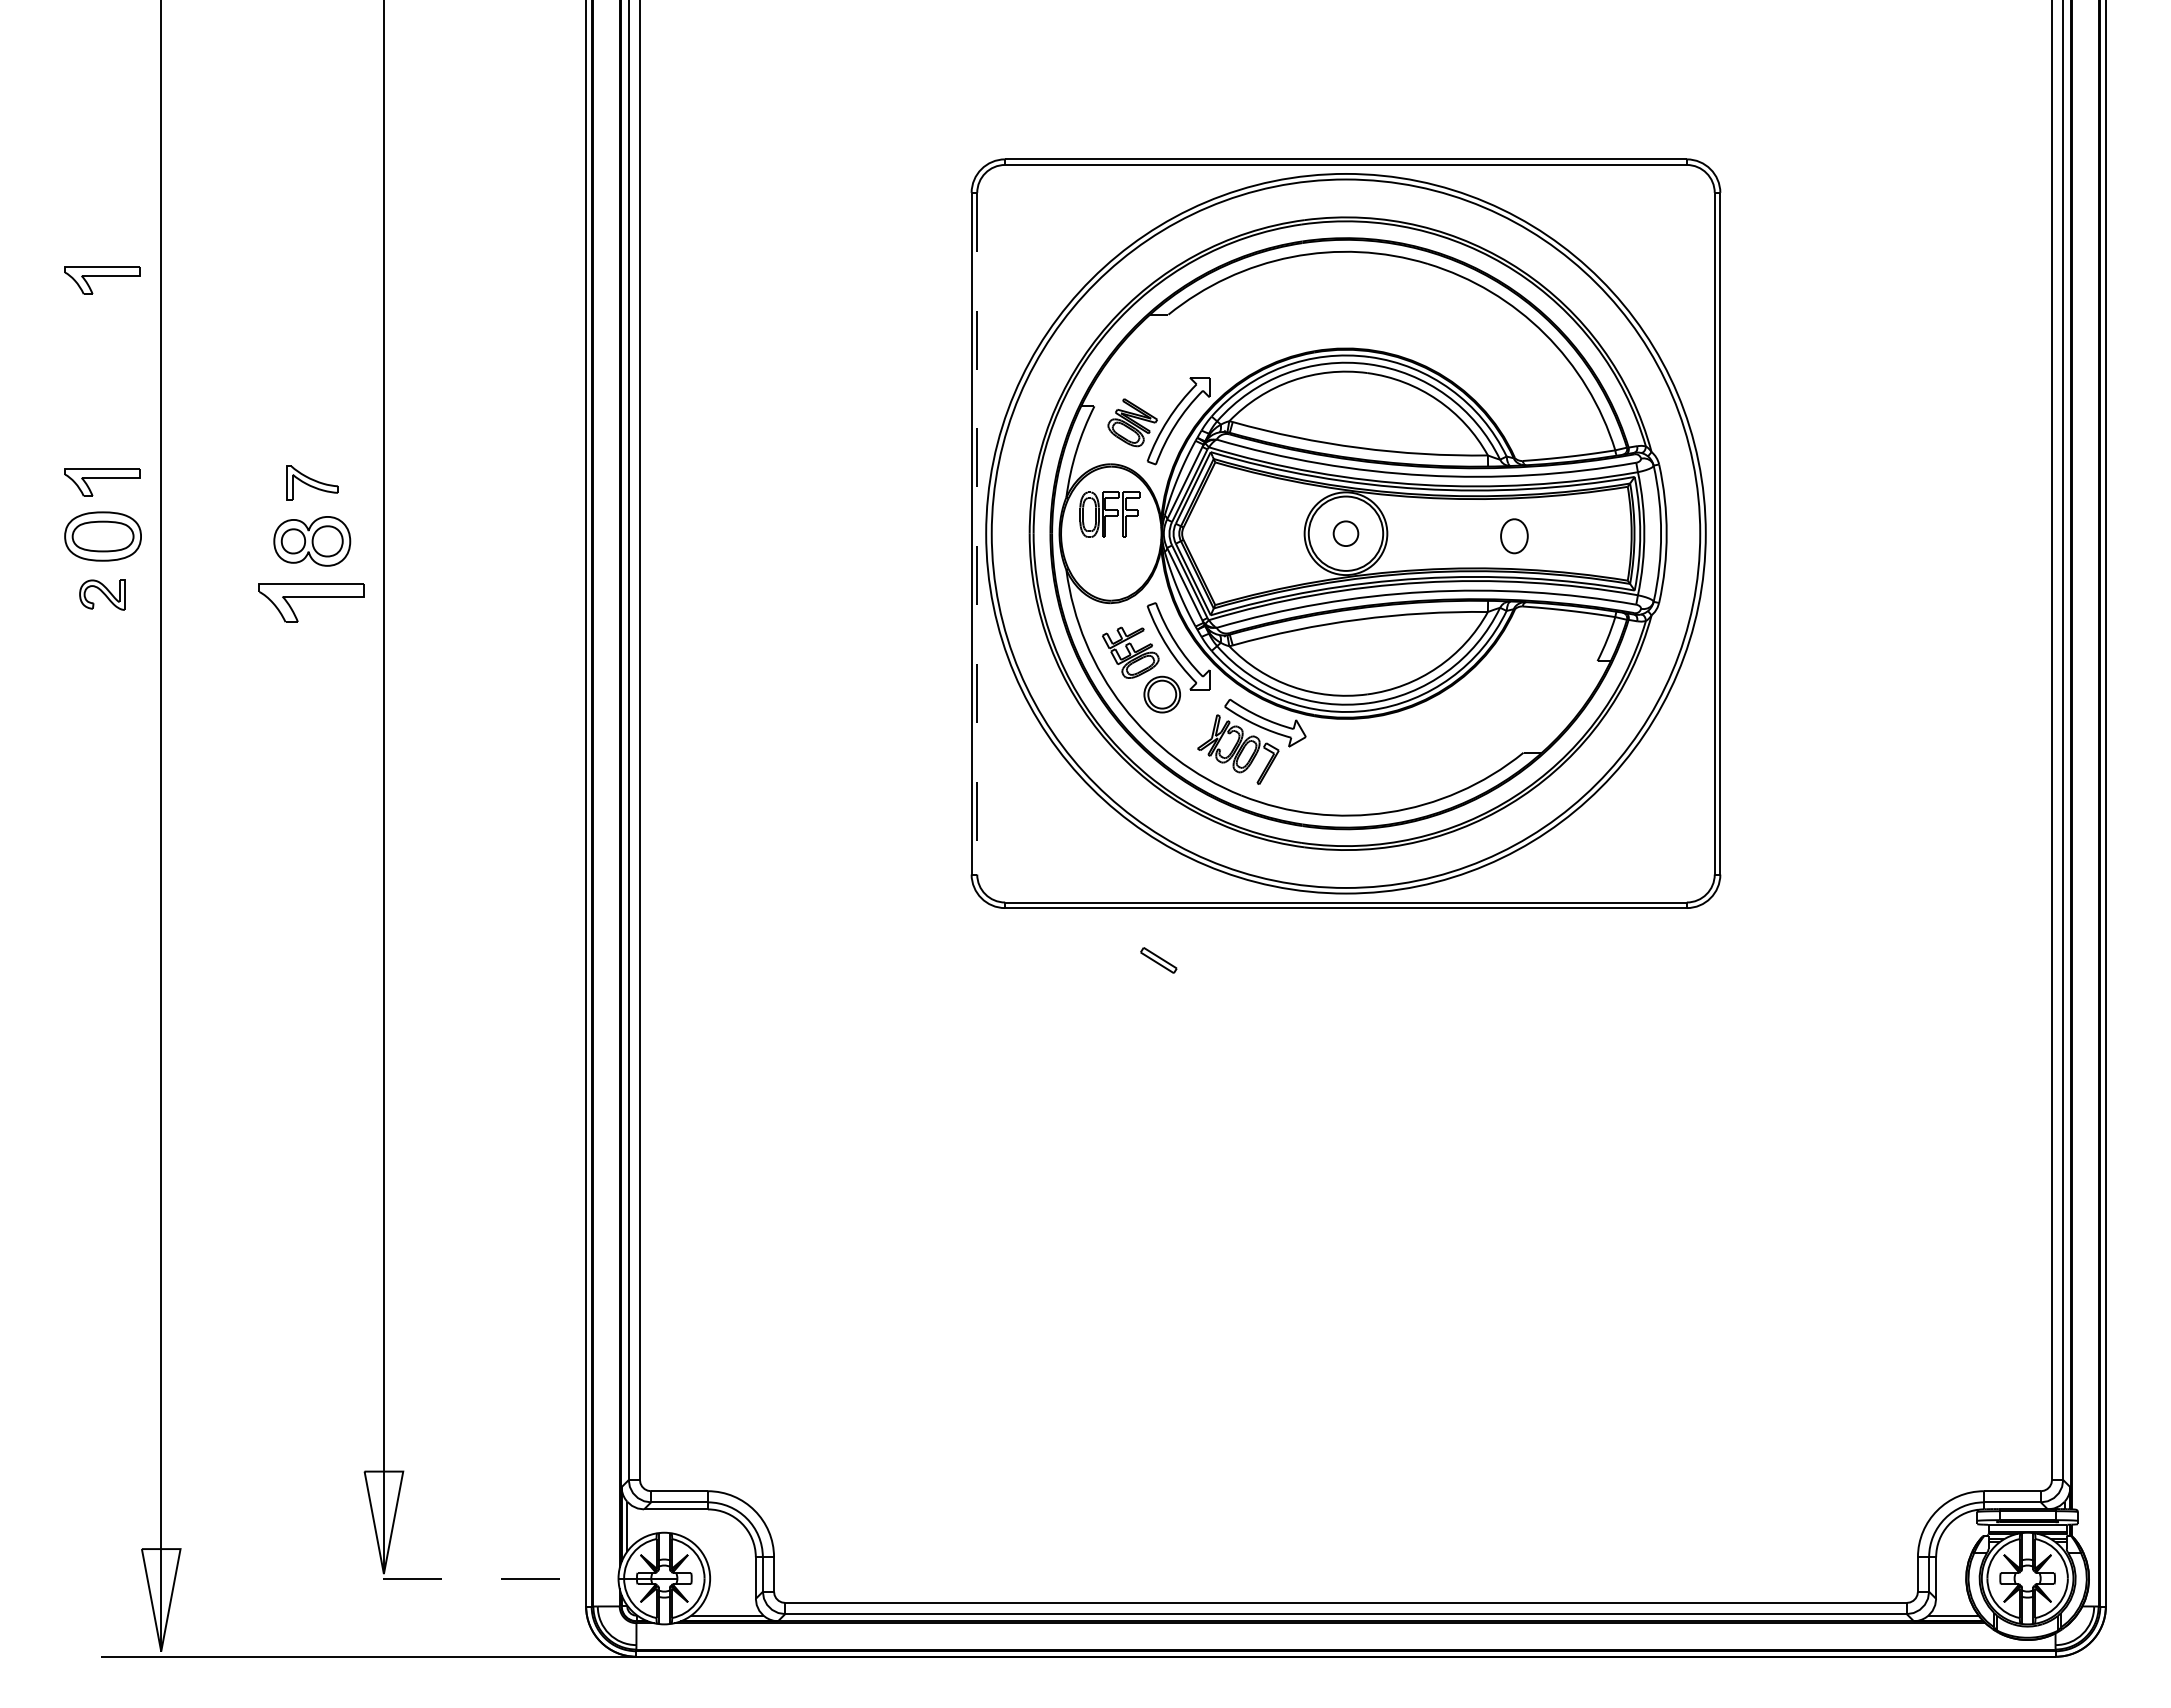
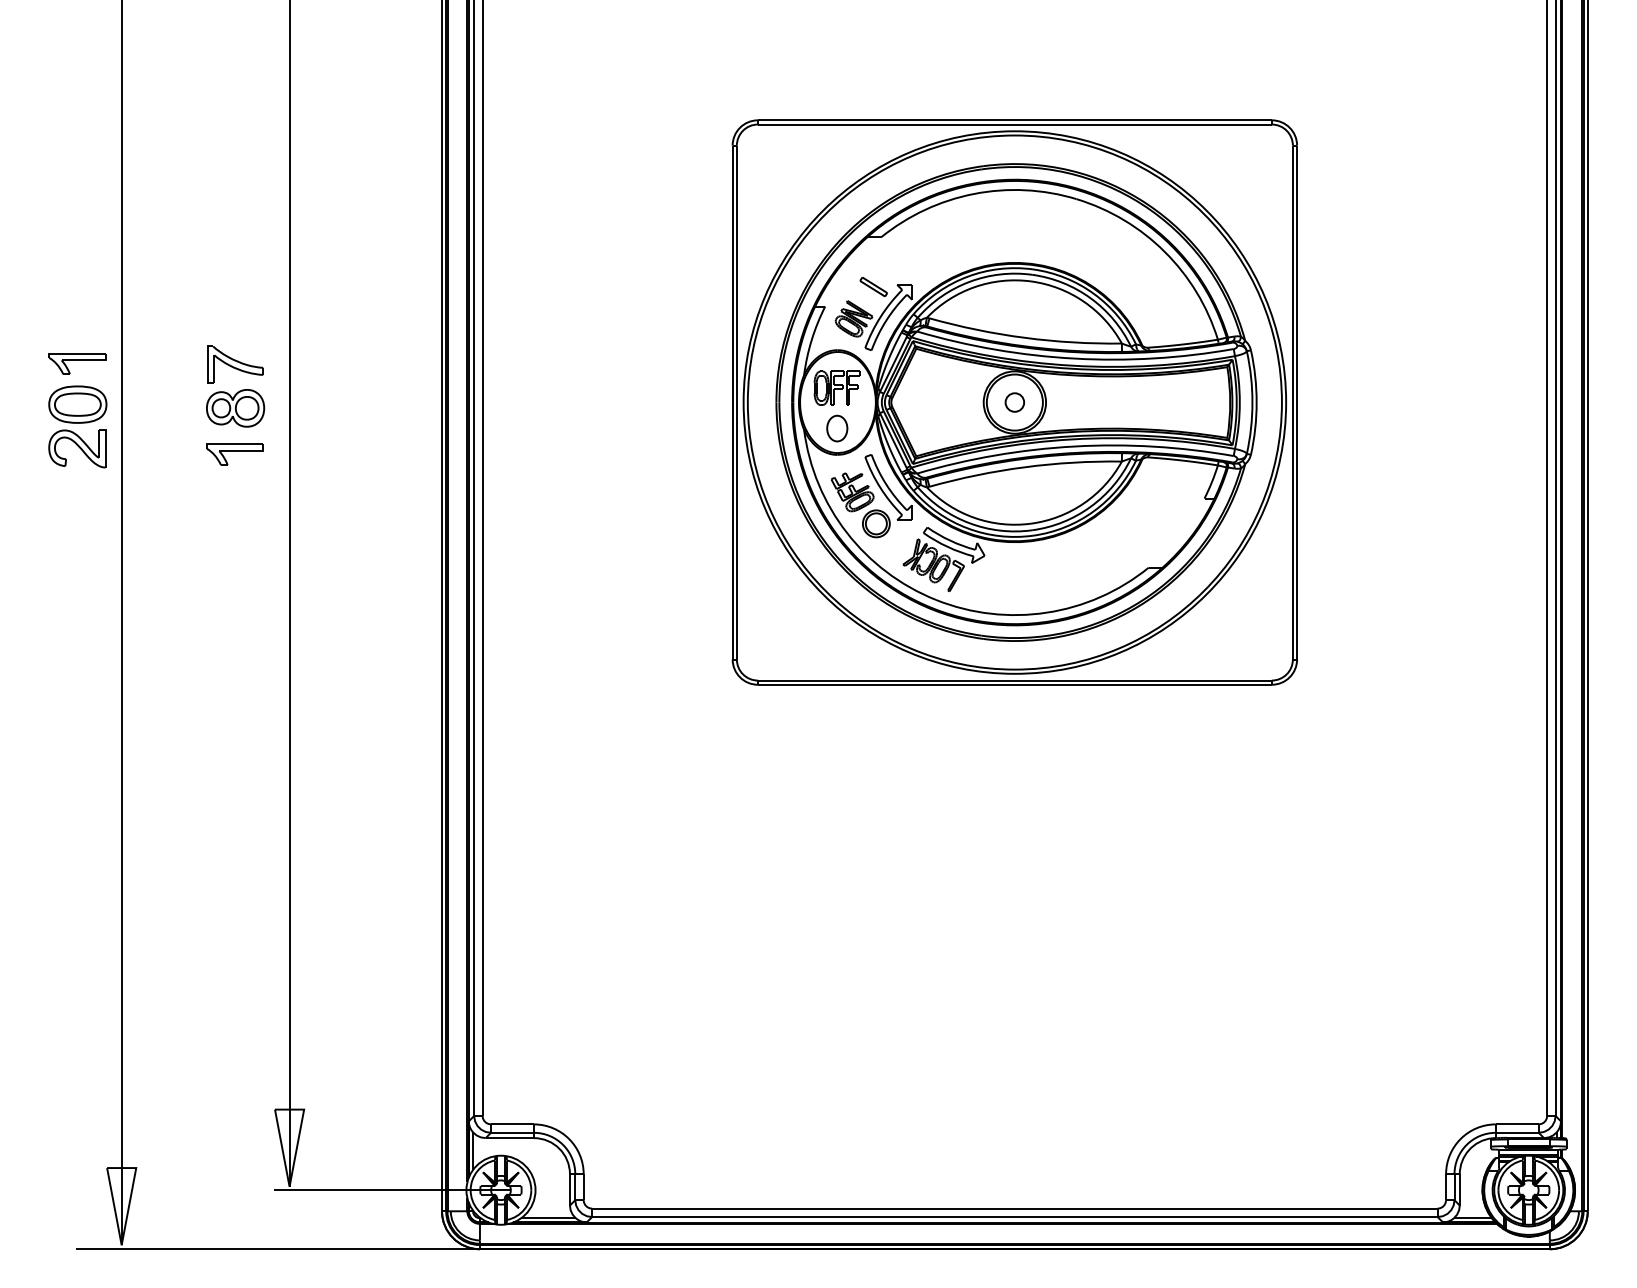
part: (102, 280) -> (77, 211), removed
part: (312, 482) -> (235, 363), size x1.43
line: (977, 533) -> (737, 402), dashed -> solid
part: (1514, 536) -> (837, 428), moved
part: (102, 594) -> (77, 448), size x1.67
part: (311, 602) -> (234, 454), size x0.71
part: (1158, 960) -> (873, 287), moved
line: (520, 1578) -> (392, 1190), dashed -> solid

